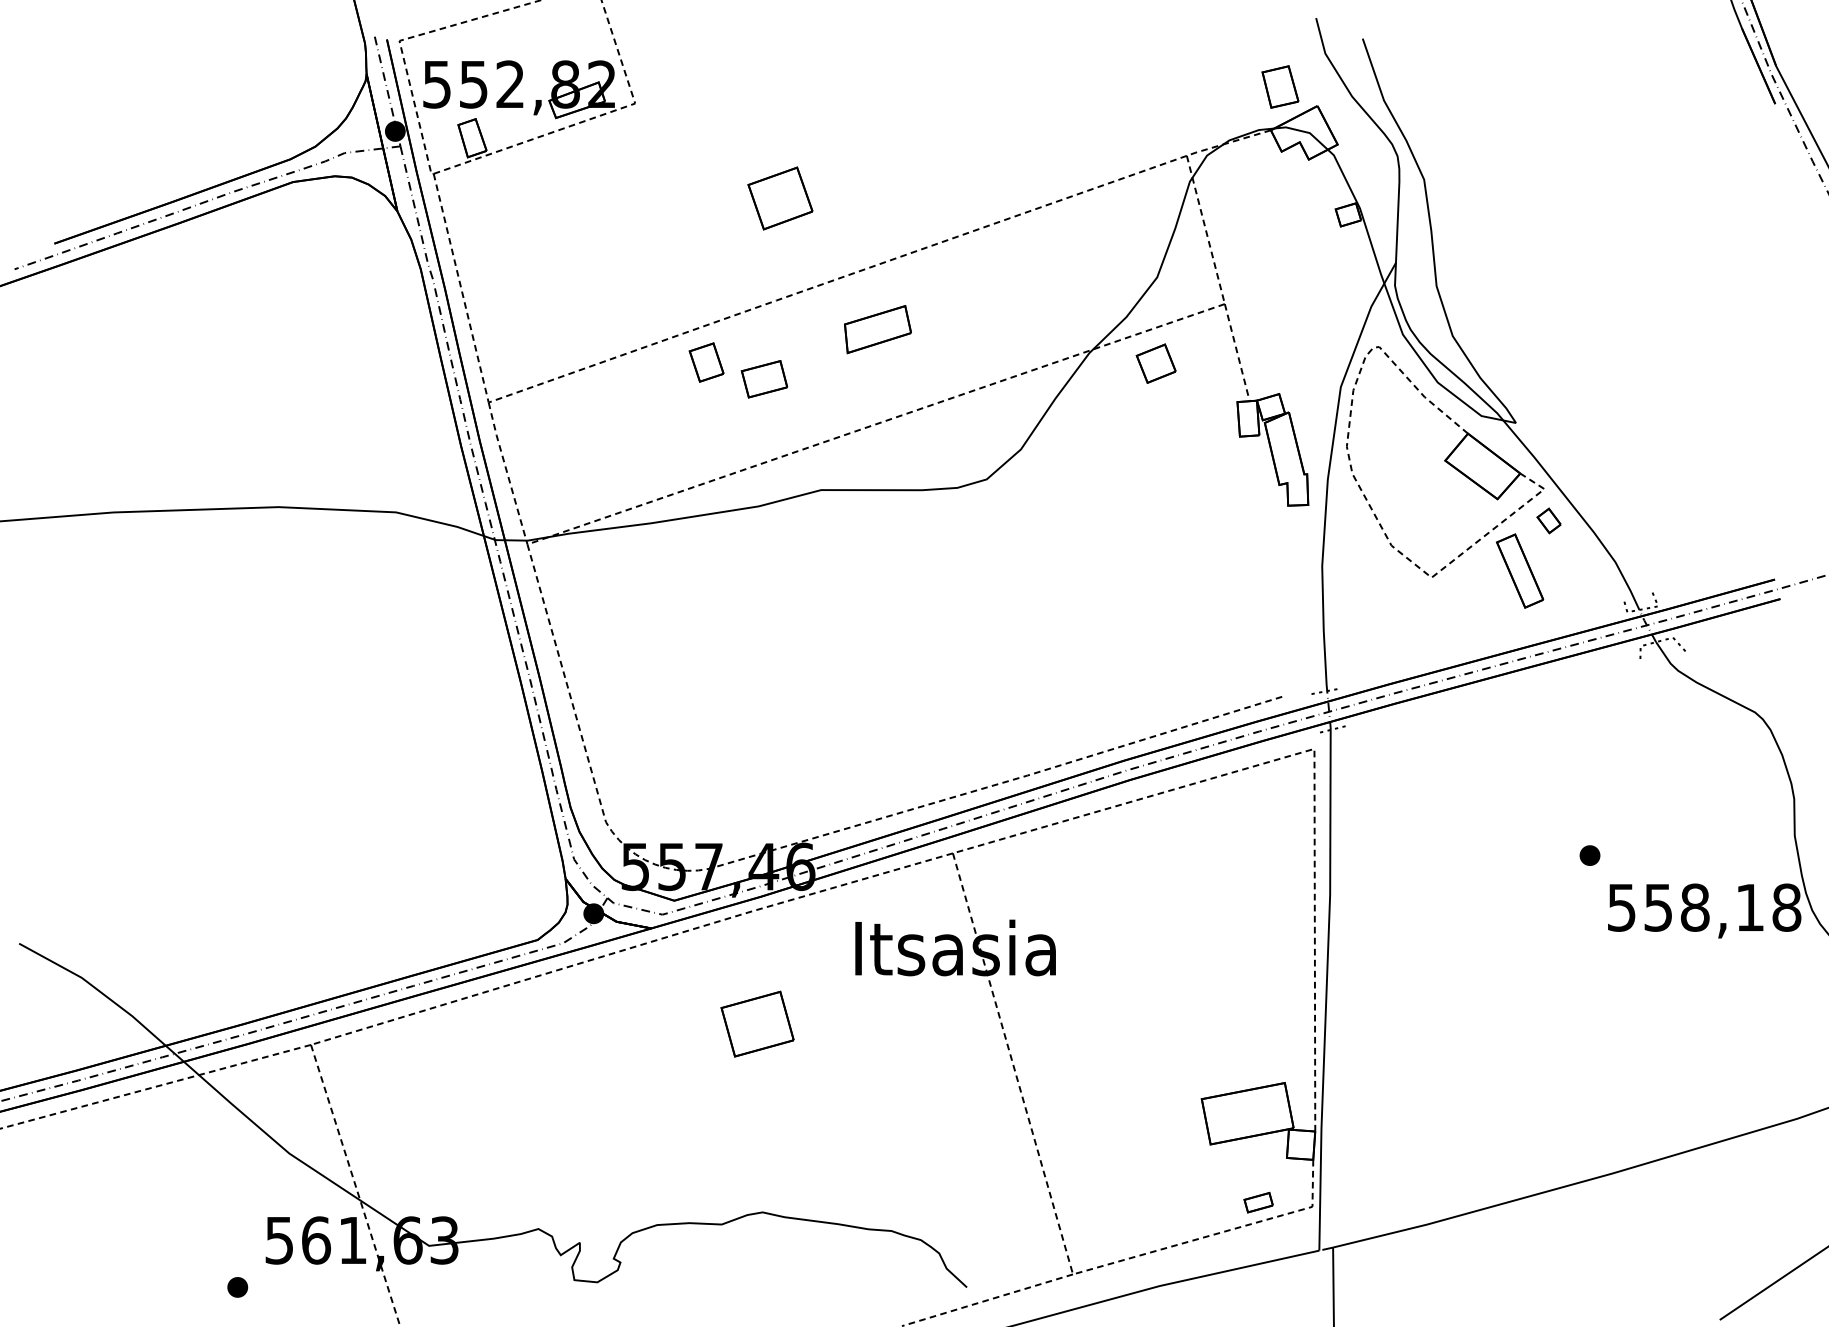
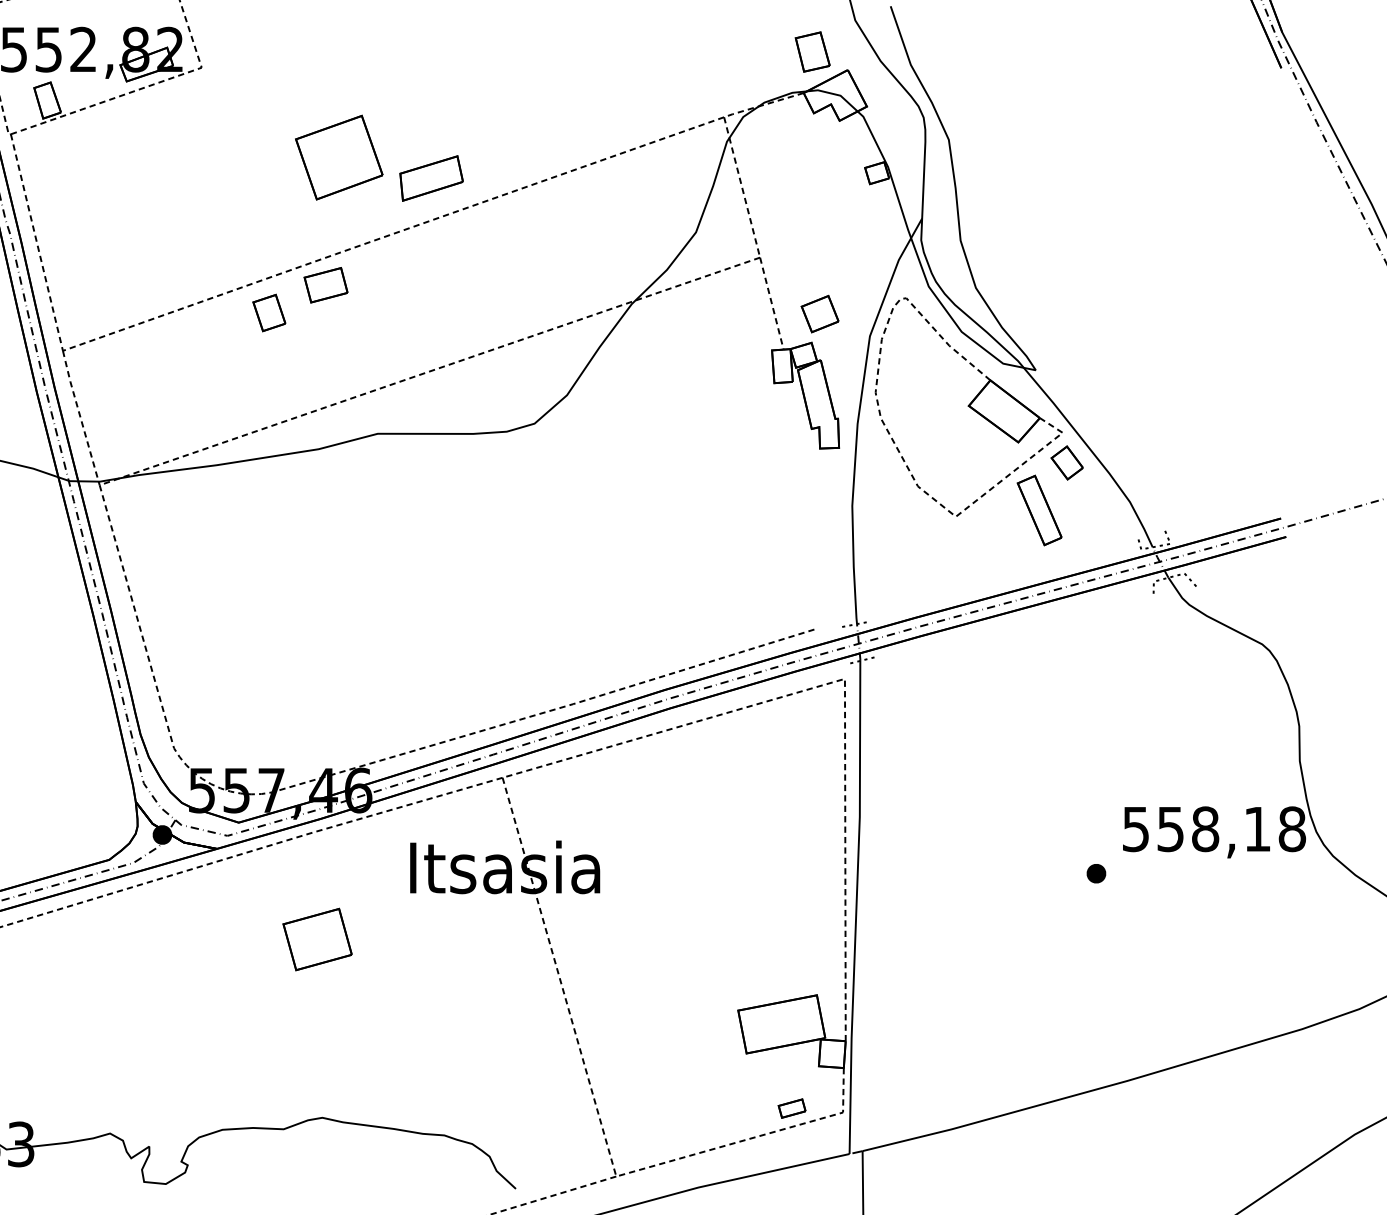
part: (780, 198) -> (339, 157), size x1.43
part: (877, 329) -> (431, 178), moved
part: (1155, 363) -> (819, 313), moved
part: (764, 379) -> (326, 285), moved
part: (1548, 520) -> (1066, 462), size x1.43
part: (1589, 855) -> (1095, 873), moved

